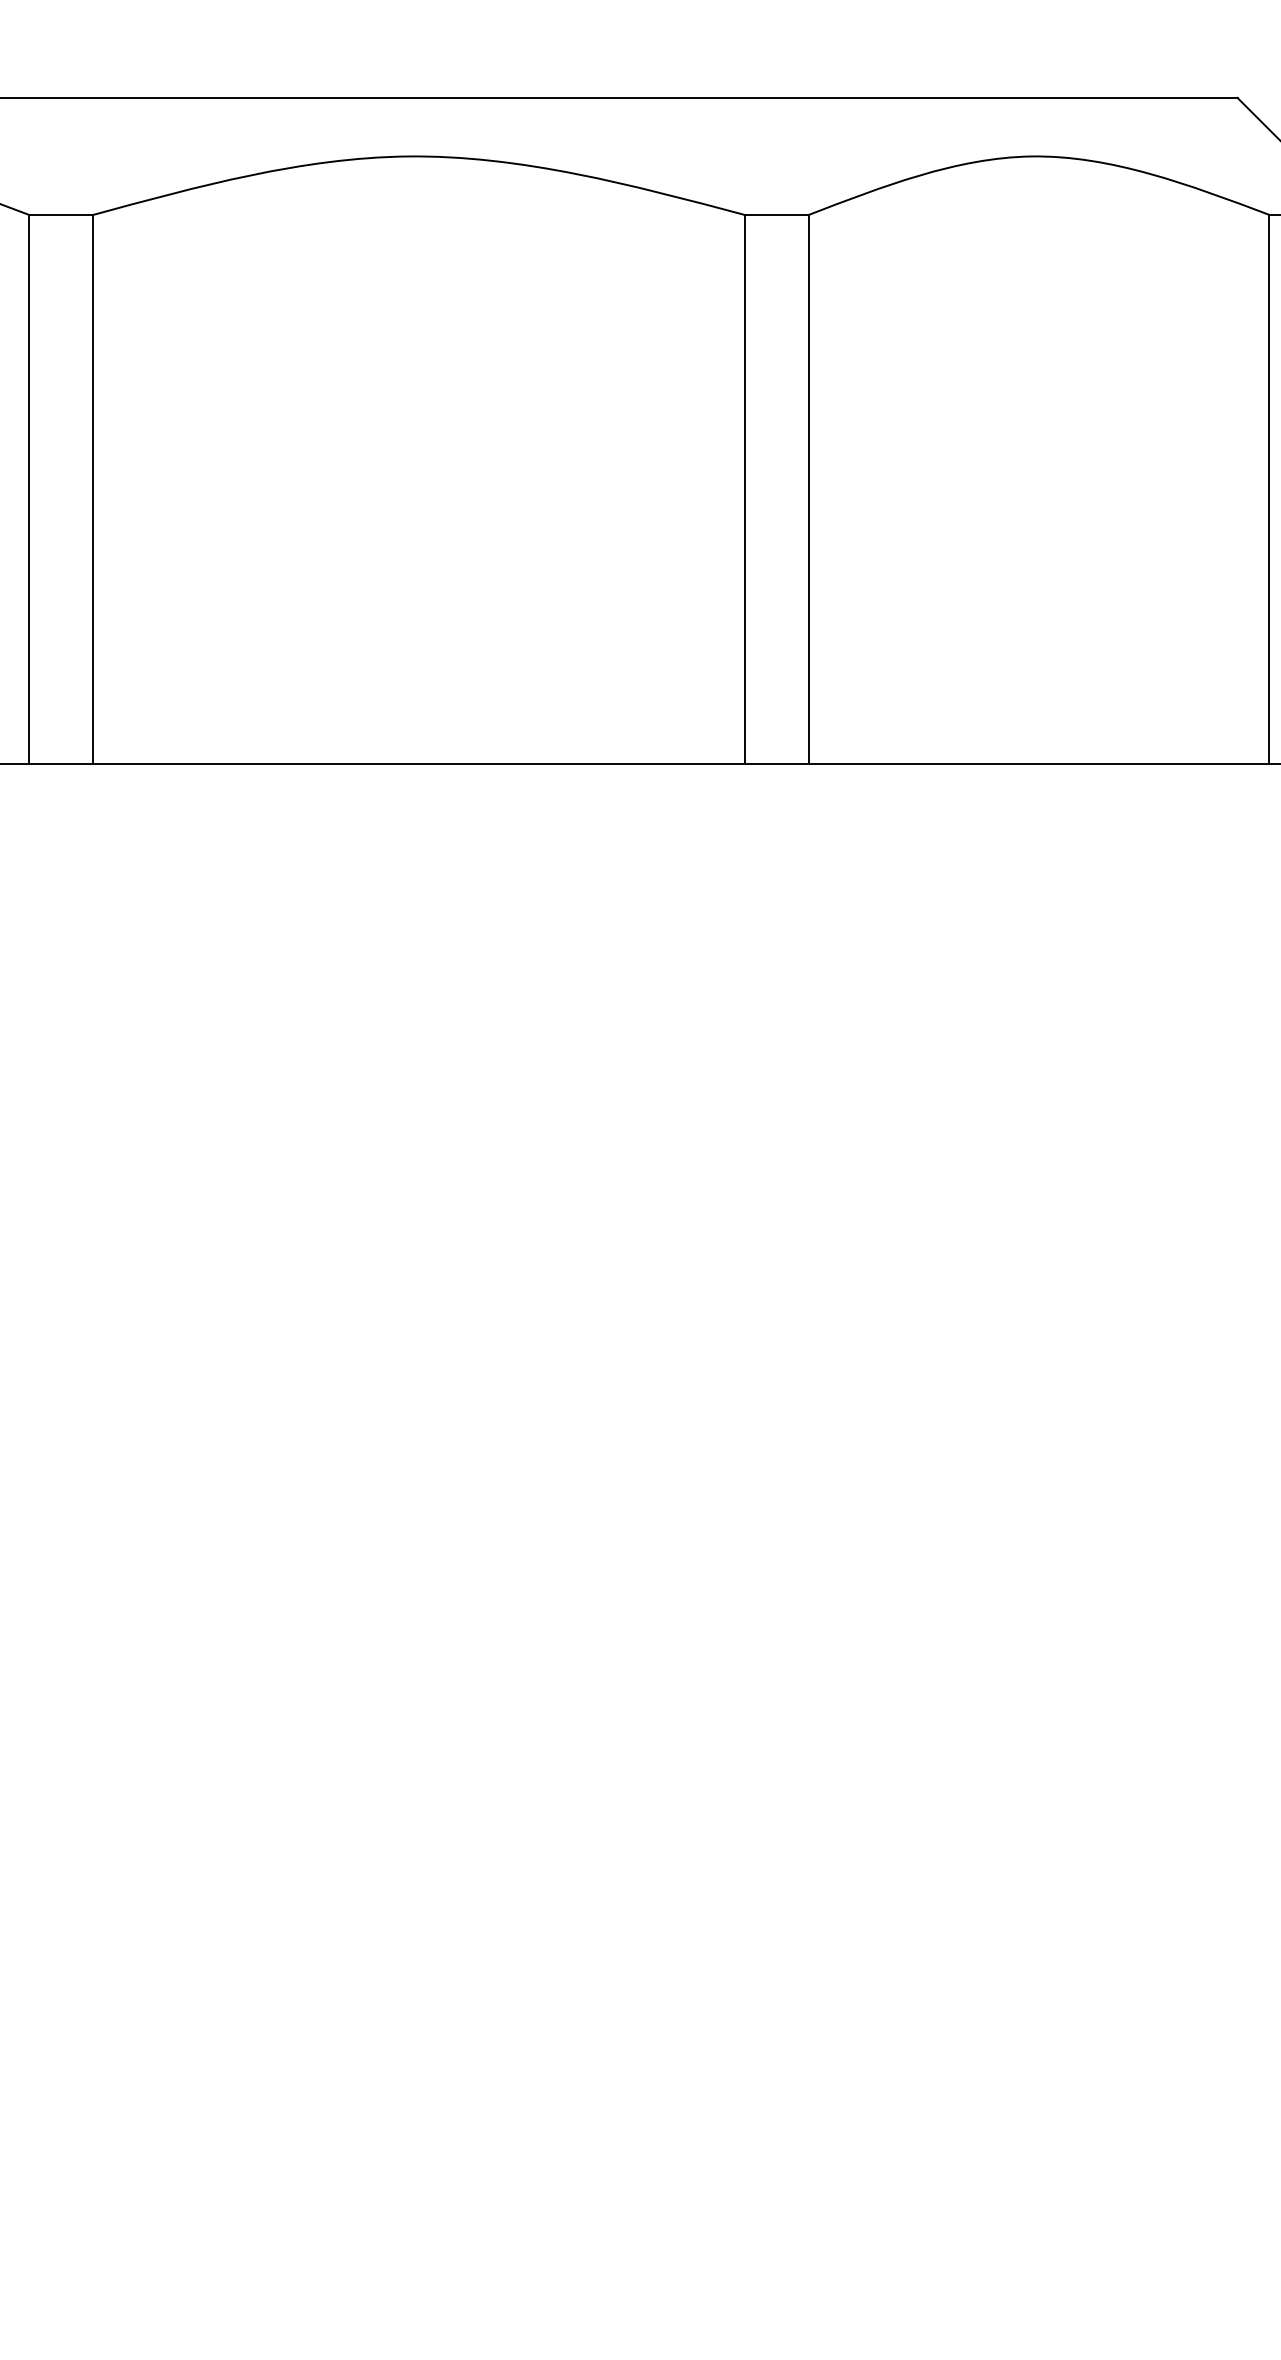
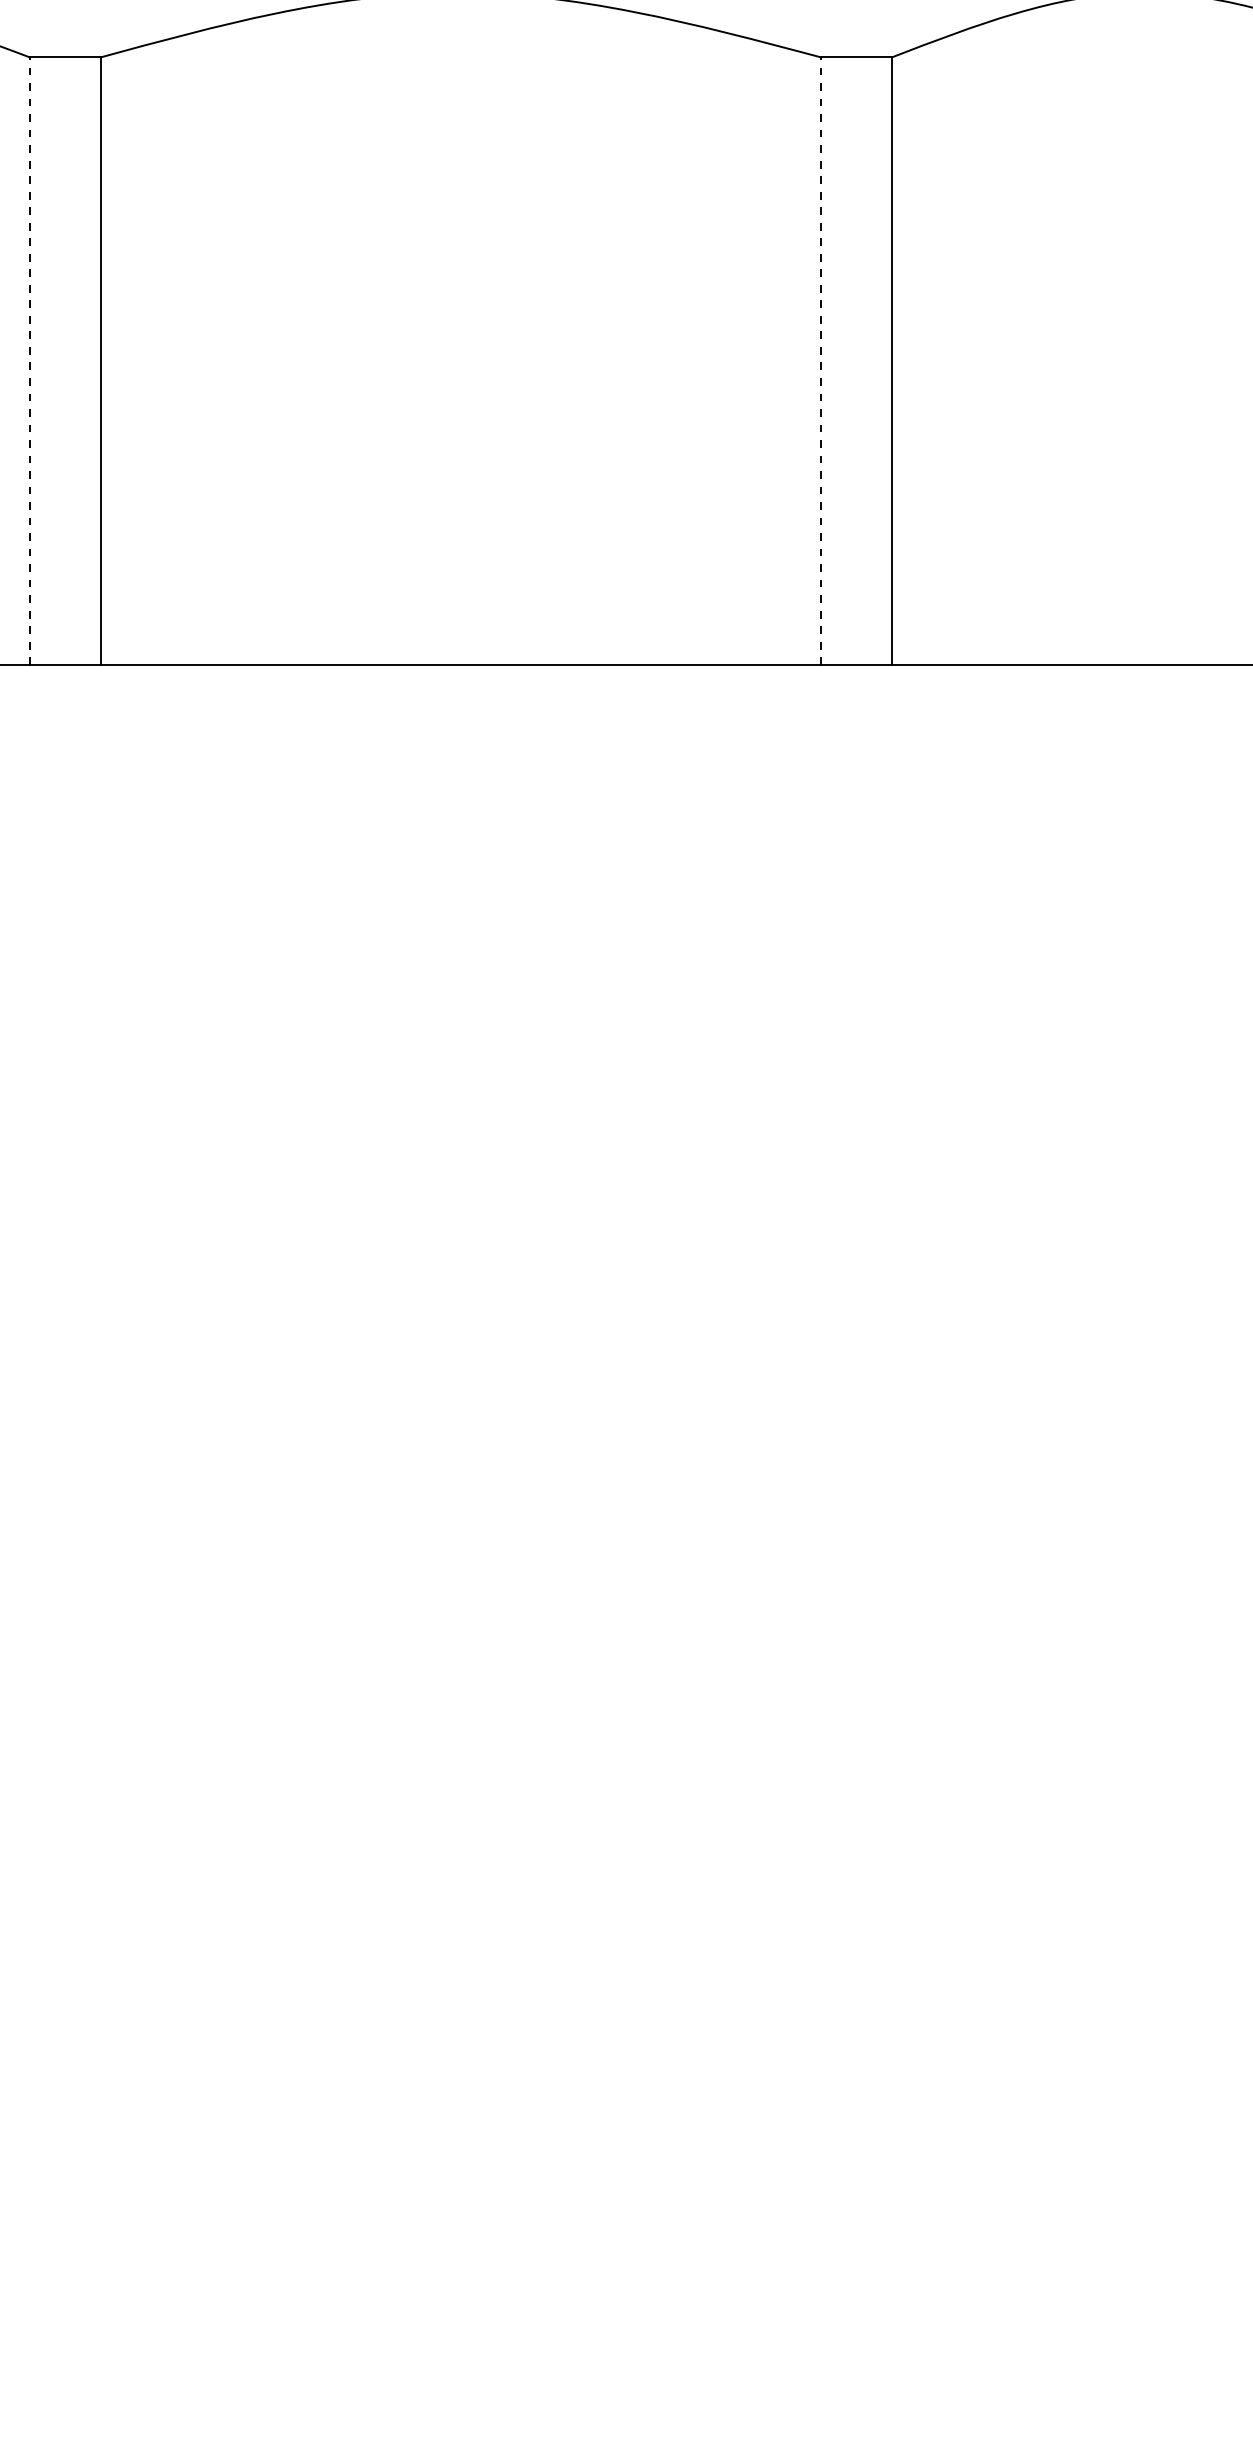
line: (29, 489) -> (30, 361), solid -> dashed
line: (744, 489) -> (820, 361), solid -> dashed

